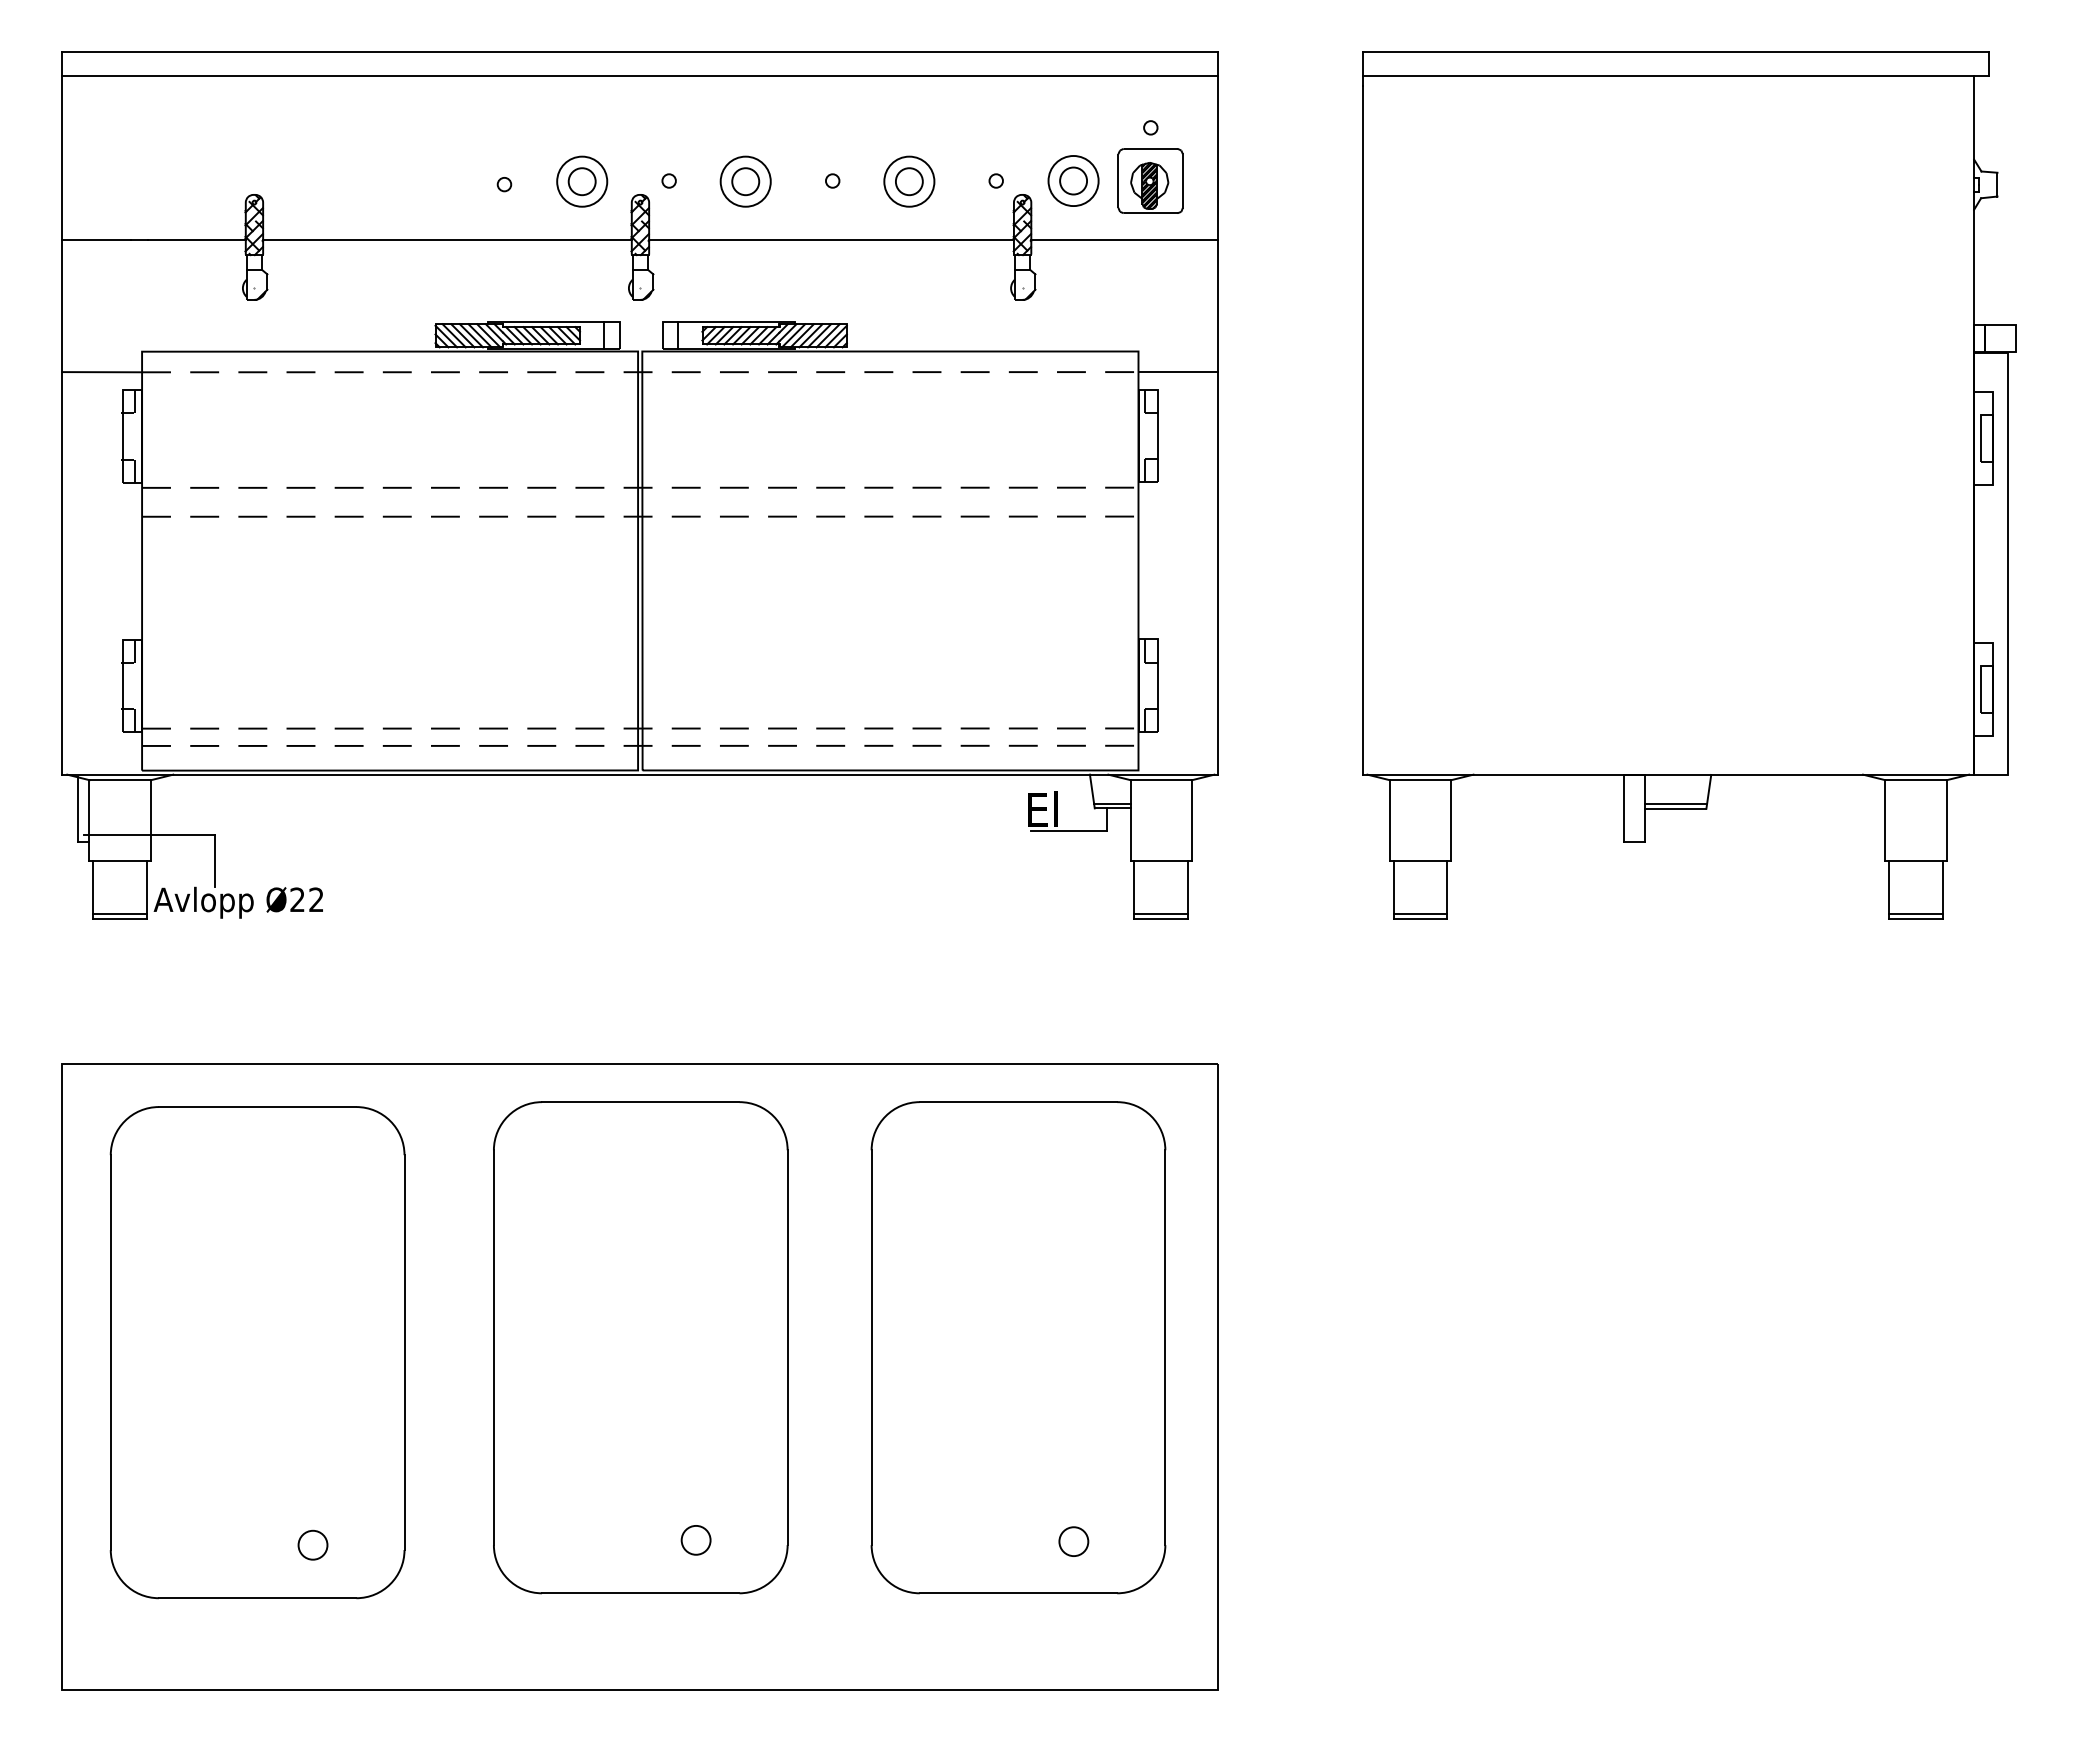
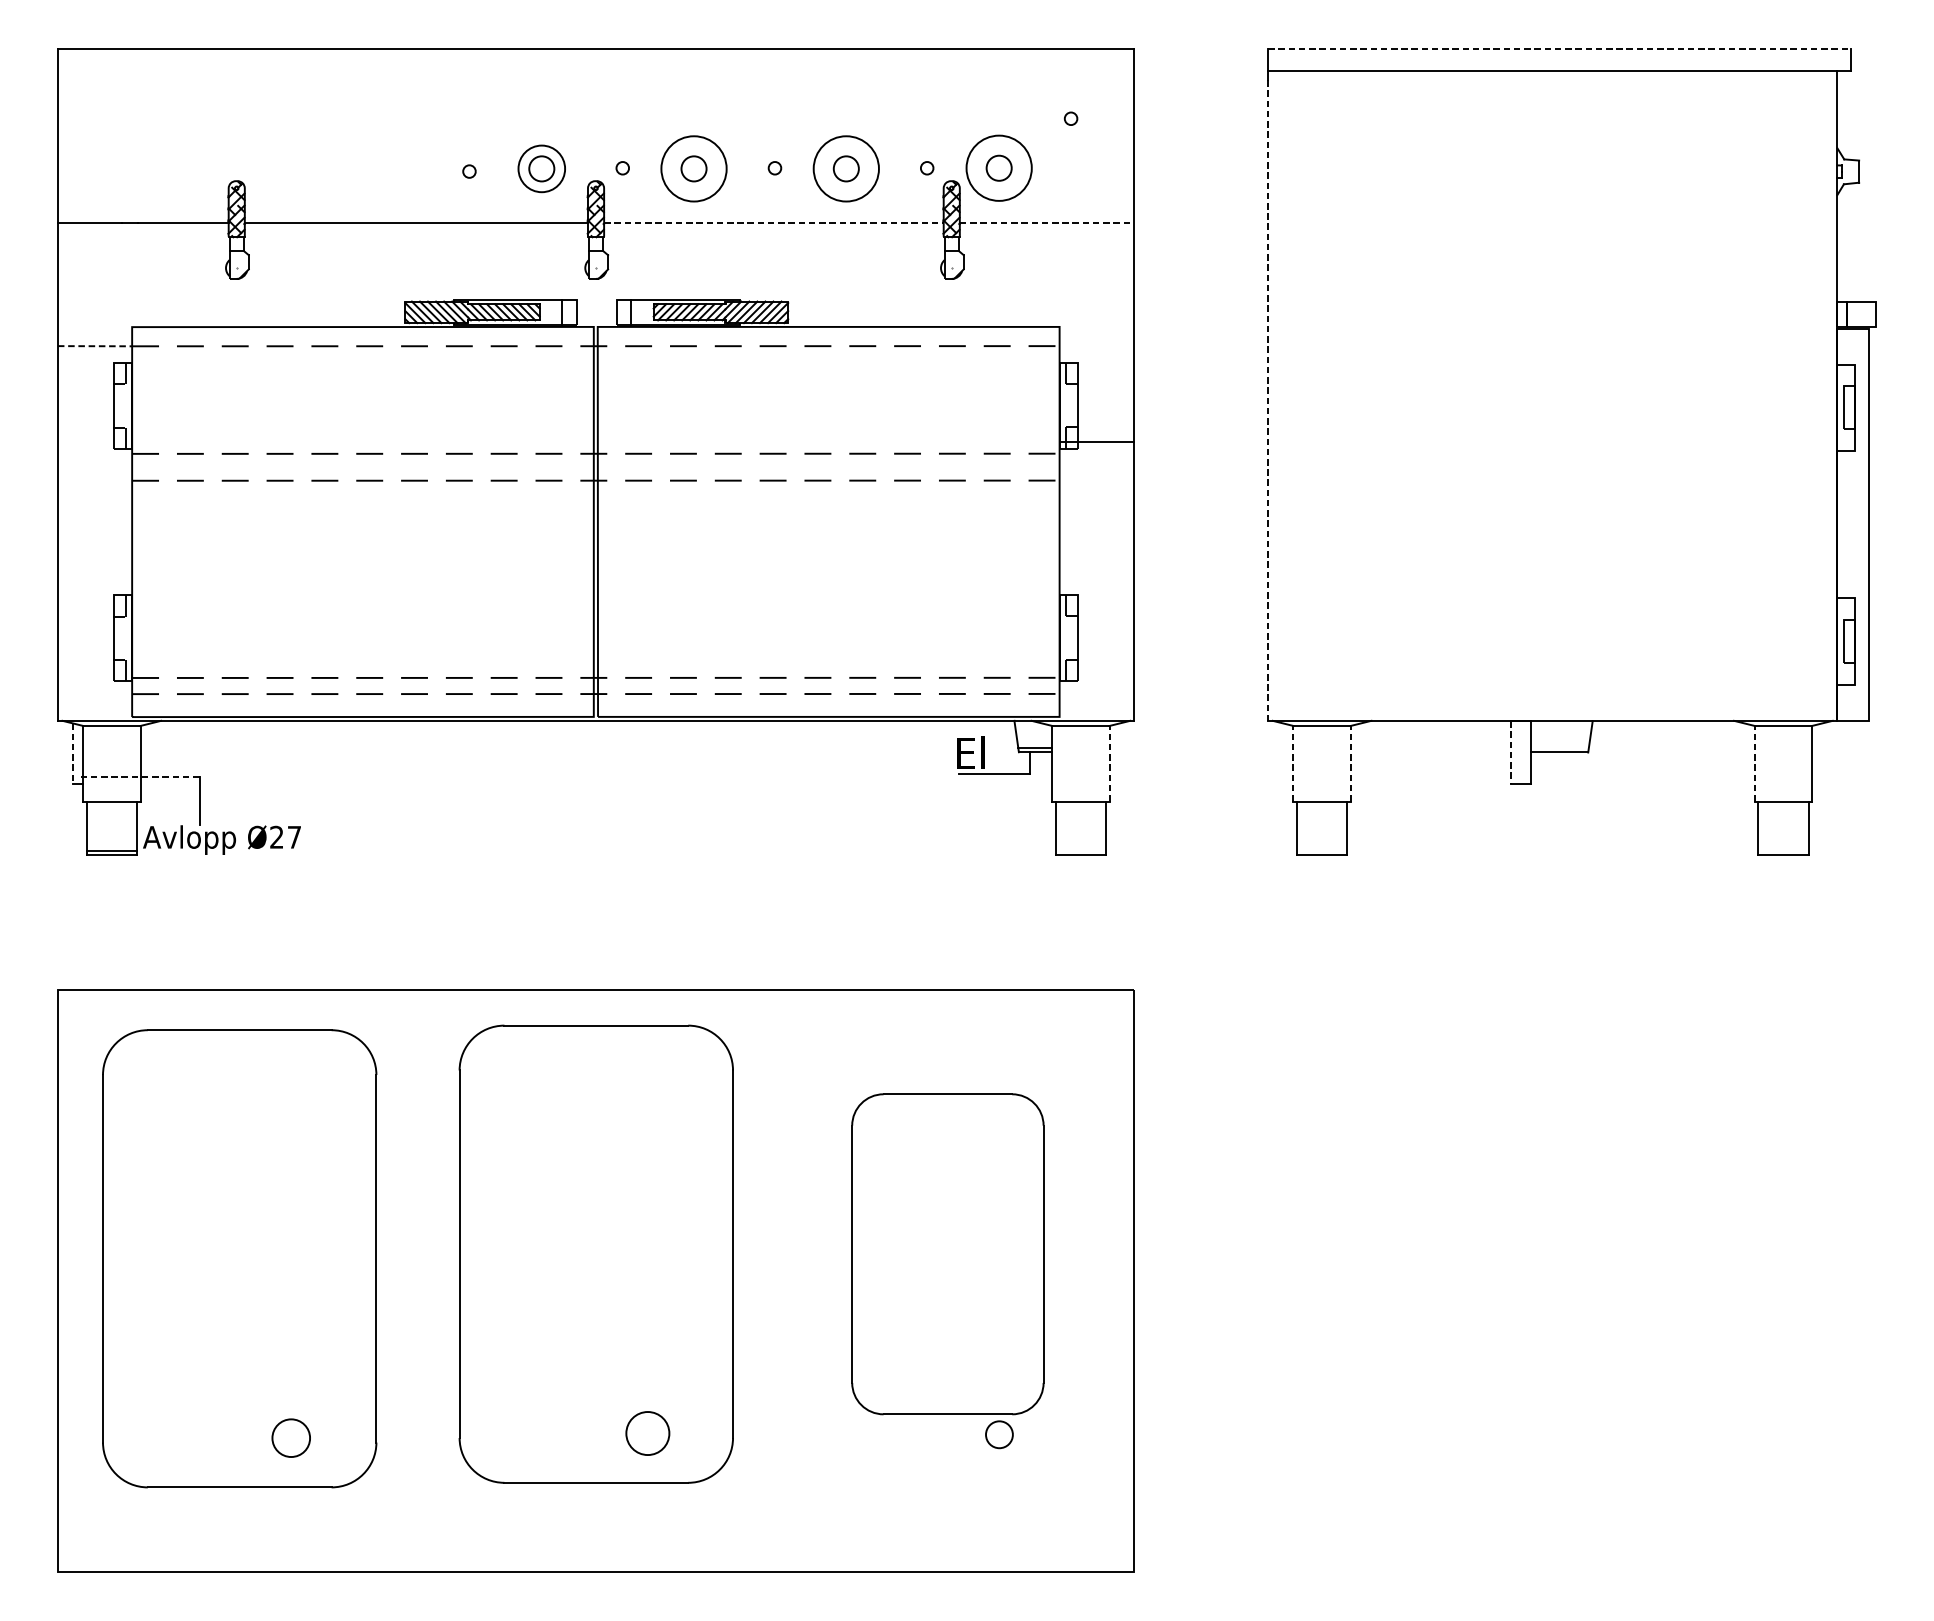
line: (1676, 52) -> (1560, 48), solid -> dashed
line: (640, 76) -> (596, 70), removed
circle: (1073, 180) -> (999, 167), size x1.4
part: (1150, 180) -> (1070, 167), removed
circle: (745, 181) -> (693, 168), size x1.4
circle: (909, 181) -> (846, 168), size x1.4
line: (832, 240) -> (774, 223), solid -> dashed
line: (1125, 240) -> (1047, 223), solid -> dashed
line: (102, 372) -> (95, 346), solid -> dashed
line: (1178, 372) -> (1096, 442), moved
line: (1362, 431) -> (1268, 401), solid -> dashed
line: (1675, 803) -> (1559, 747), removed
line: (1623, 808) -> (1511, 752), solid -> dashed
line: (78, 810) -> (72, 754), solid -> dashed
line: (1192, 820) -> (1109, 763), solid -> dashed
line: (1389, 820) -> (1293, 763), solid -> dashed
line: (1451, 820) -> (1350, 763), solid -> dashed
line: (1885, 820) -> (1754, 763), solid -> dashed
line: (148, 835) -> (138, 777), solid -> dashed
text: (316, 899) -> (294, 837), Ø22 -> Ø27
line: (1161, 914) -> (1081, 850), removed
line: (1420, 914) -> (1322, 850), removed
line: (1916, 914) -> (1783, 850), removed
part: (1018, 1347) -> (947, 1254), size x0.7
circle: (695, 1539) -> (647, 1432), size x1.6
circle: (312, 1544) -> (290, 1437), size x1.4

